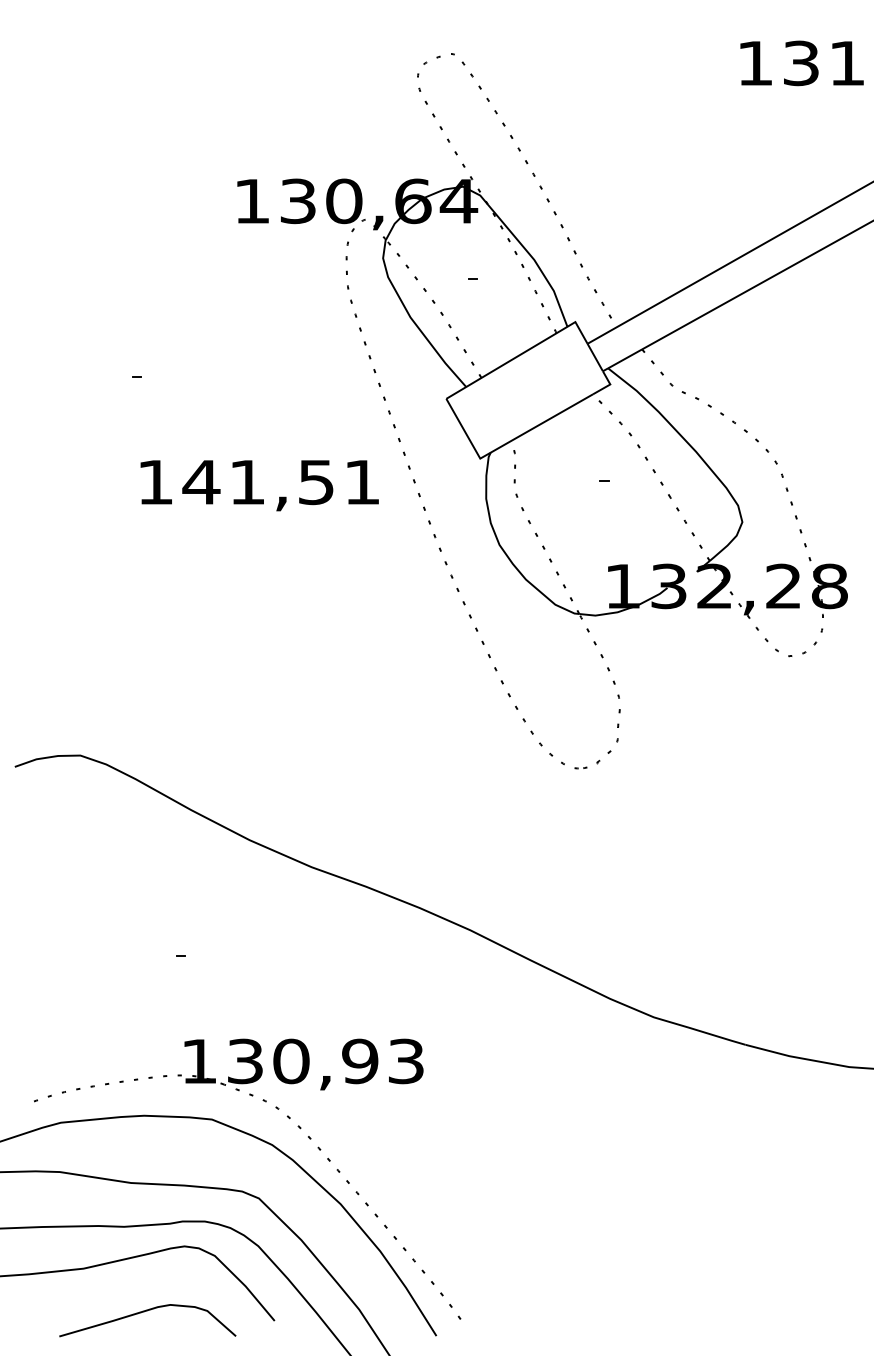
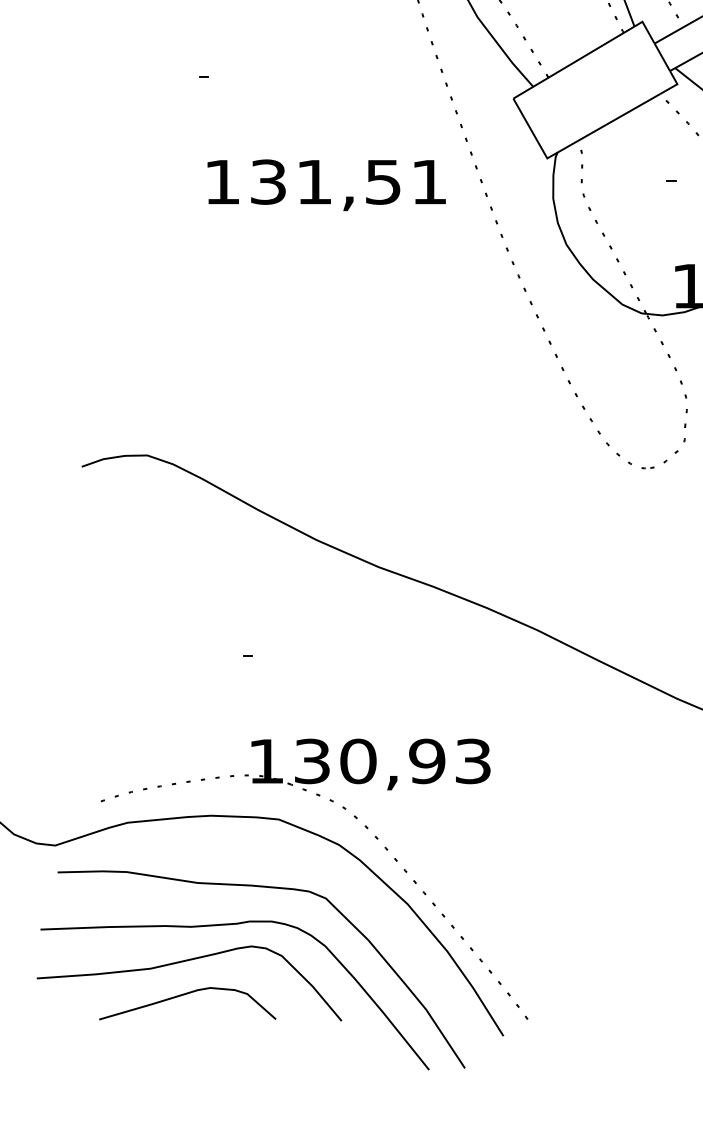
text: (201, 482) -> (268, 182), 141,51 -> 131,51
curve: (144, 1312) -> (184, 995), moved

